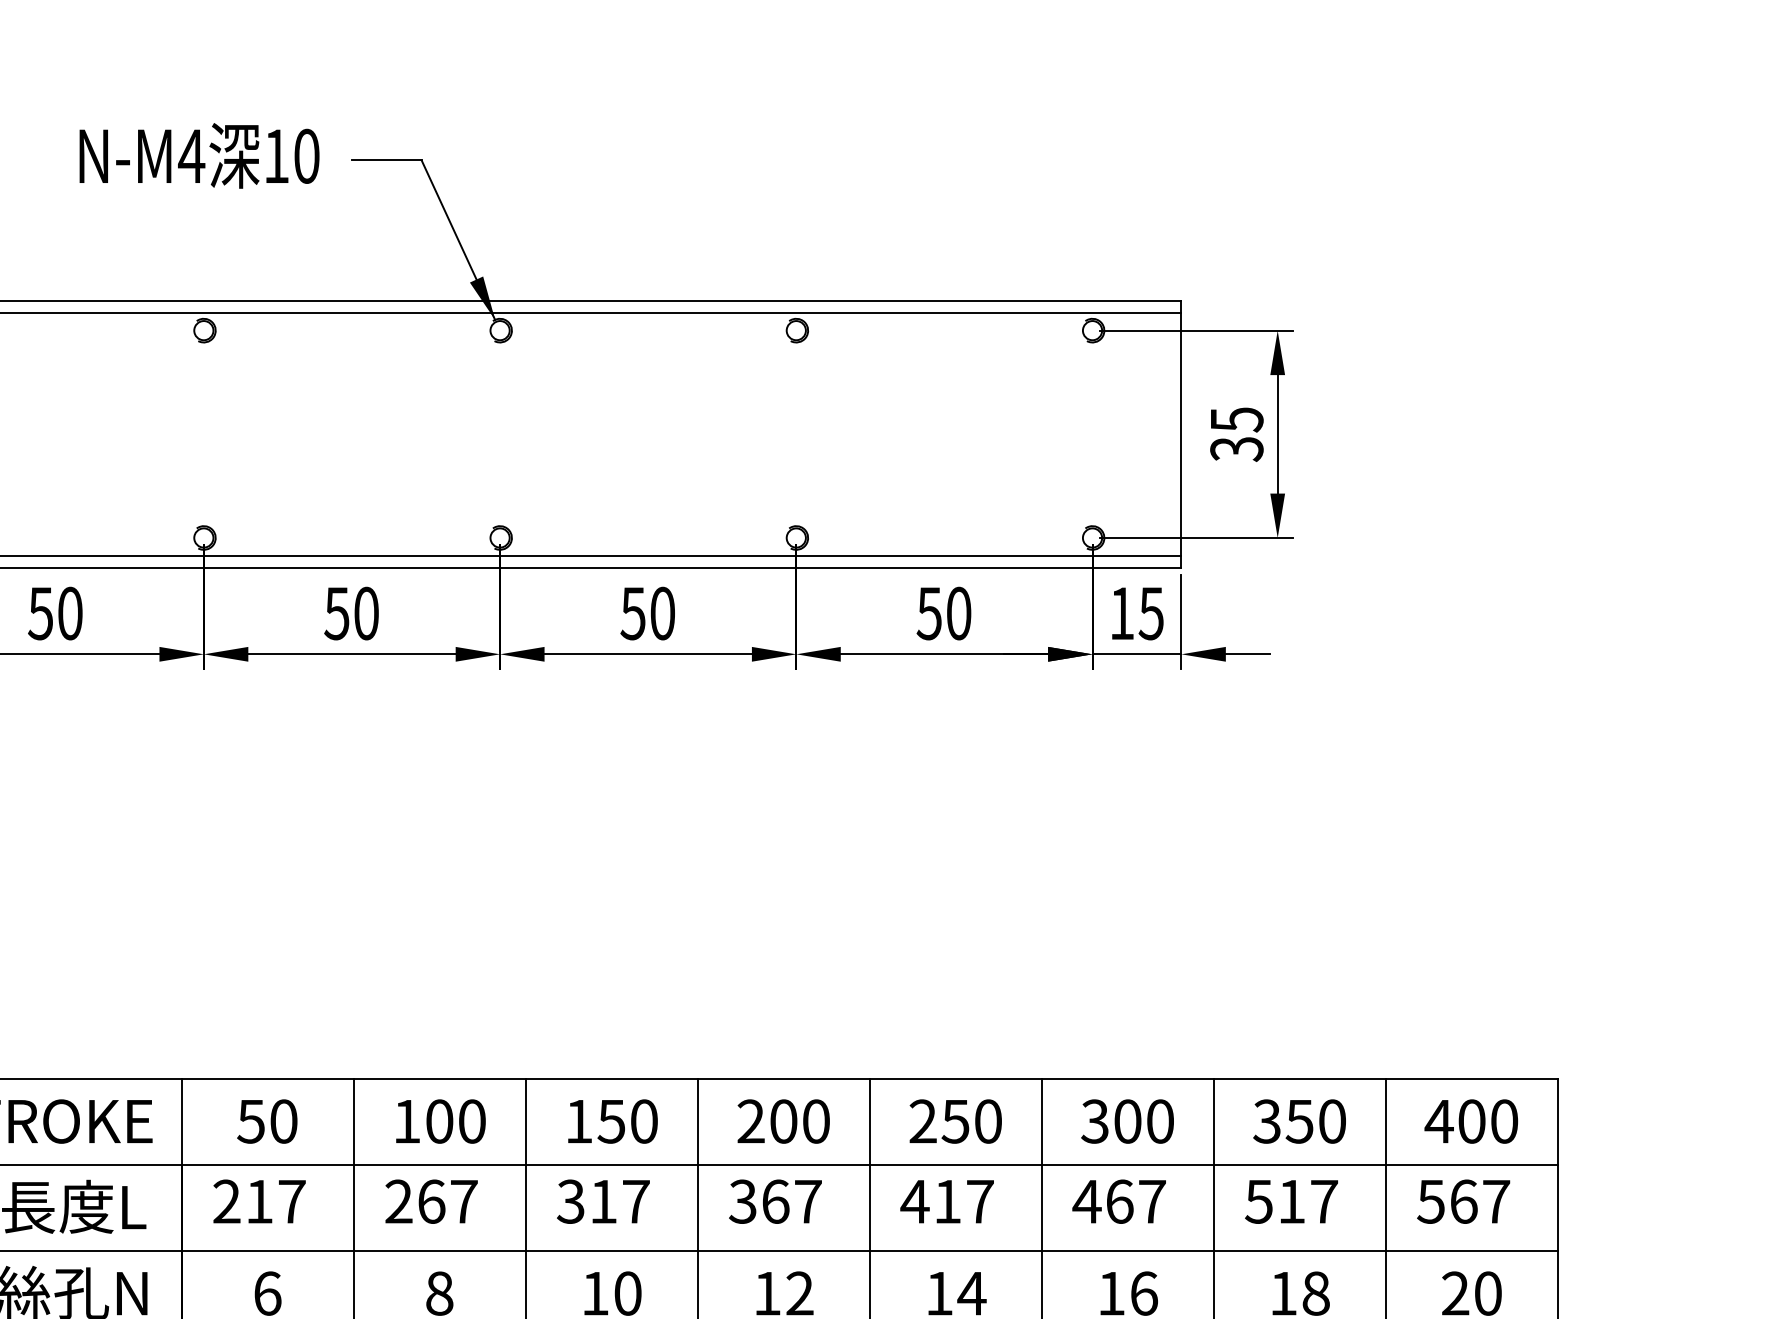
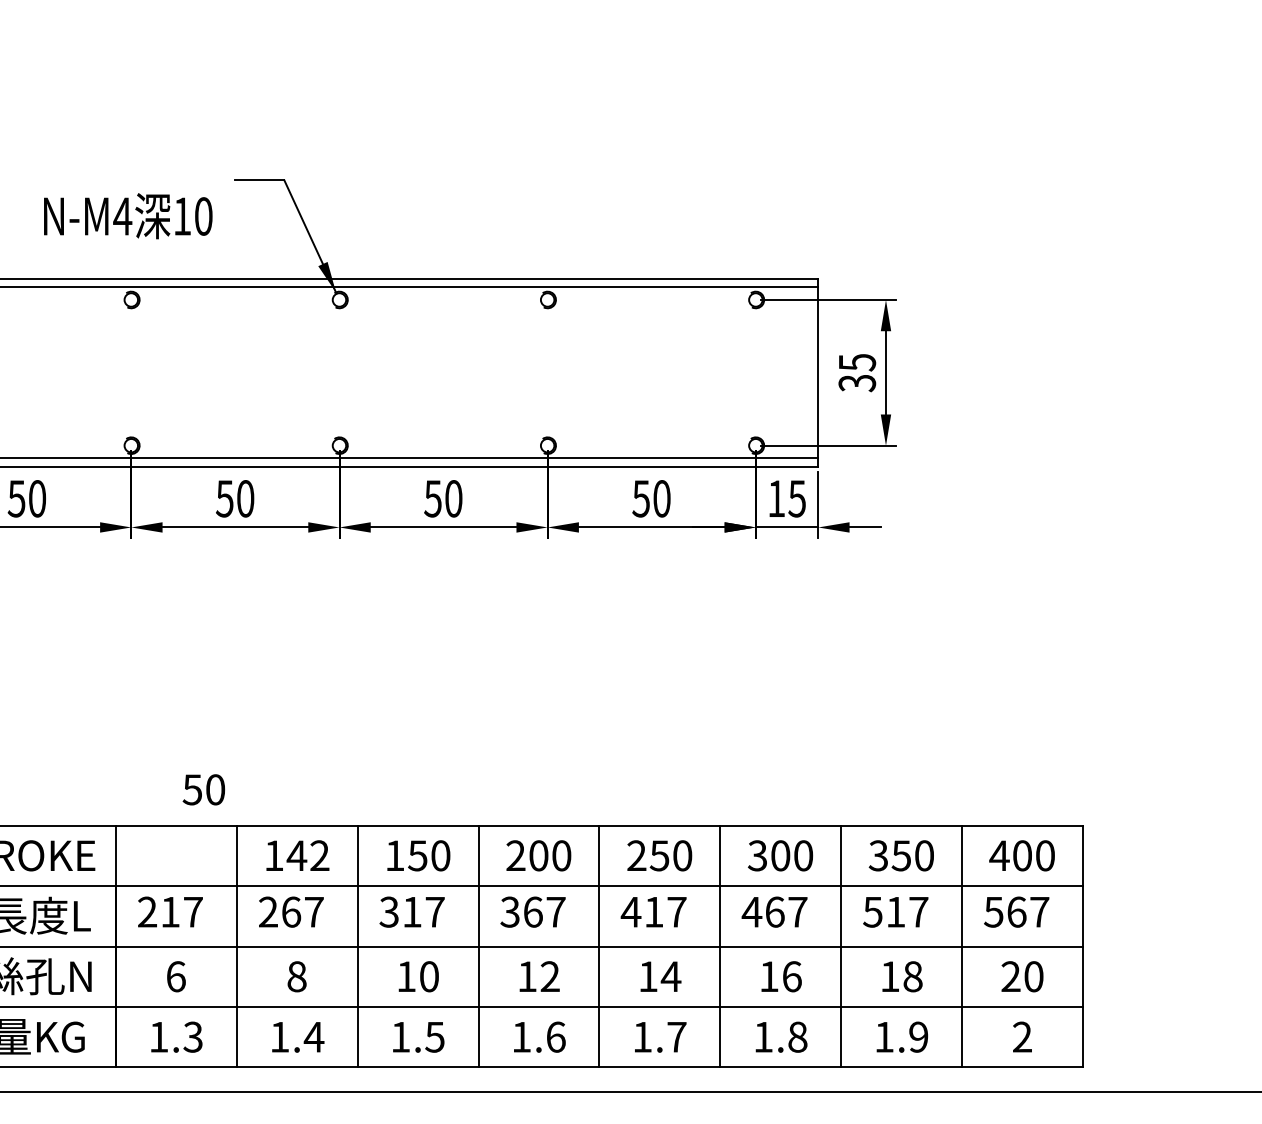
text: (199, 156) -> (128, 216), moved
text: (266, 1121) -> (203, 789), moved
text: (454, 1121) -> (307, 855), 100 -> 142

